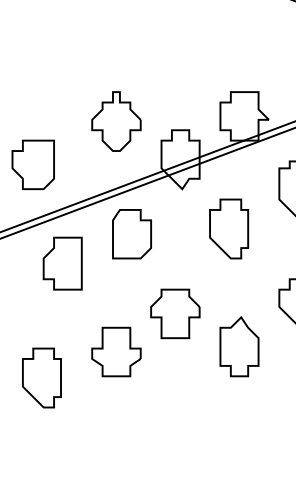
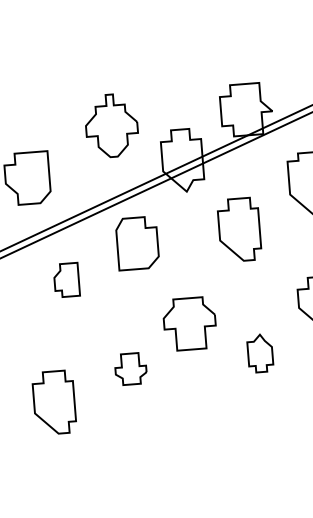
part: (62, 263) -> (66, 280), size x0.6
part: (239, 346) -> (260, 353), size x0.6
part: (116, 351) -> (130, 368), size x0.6

